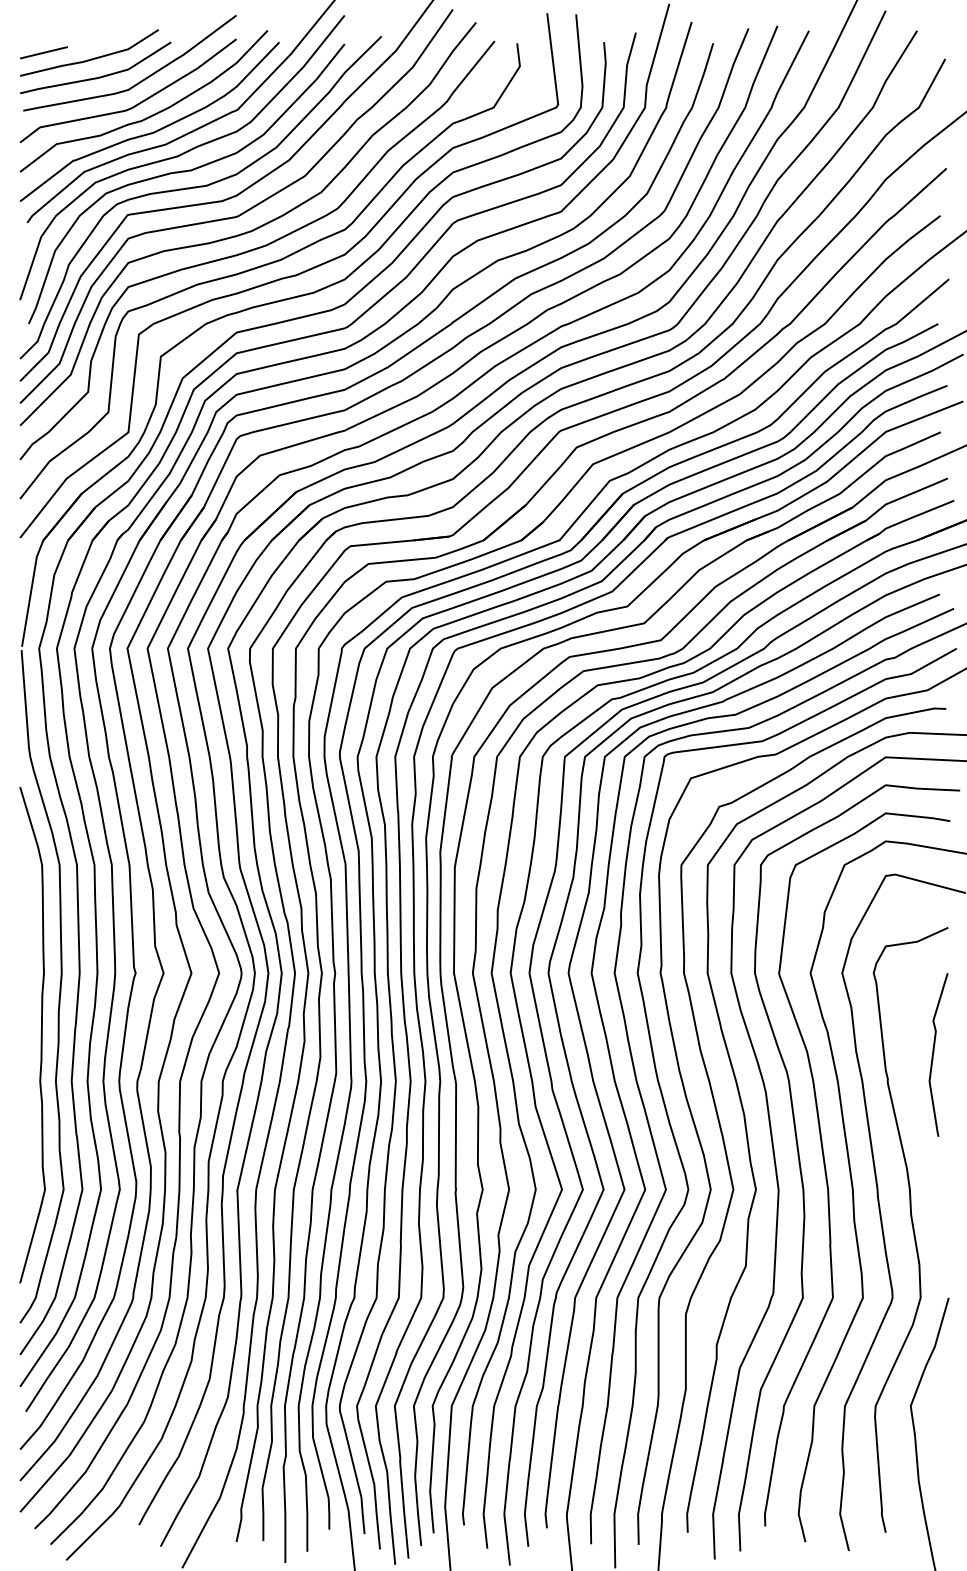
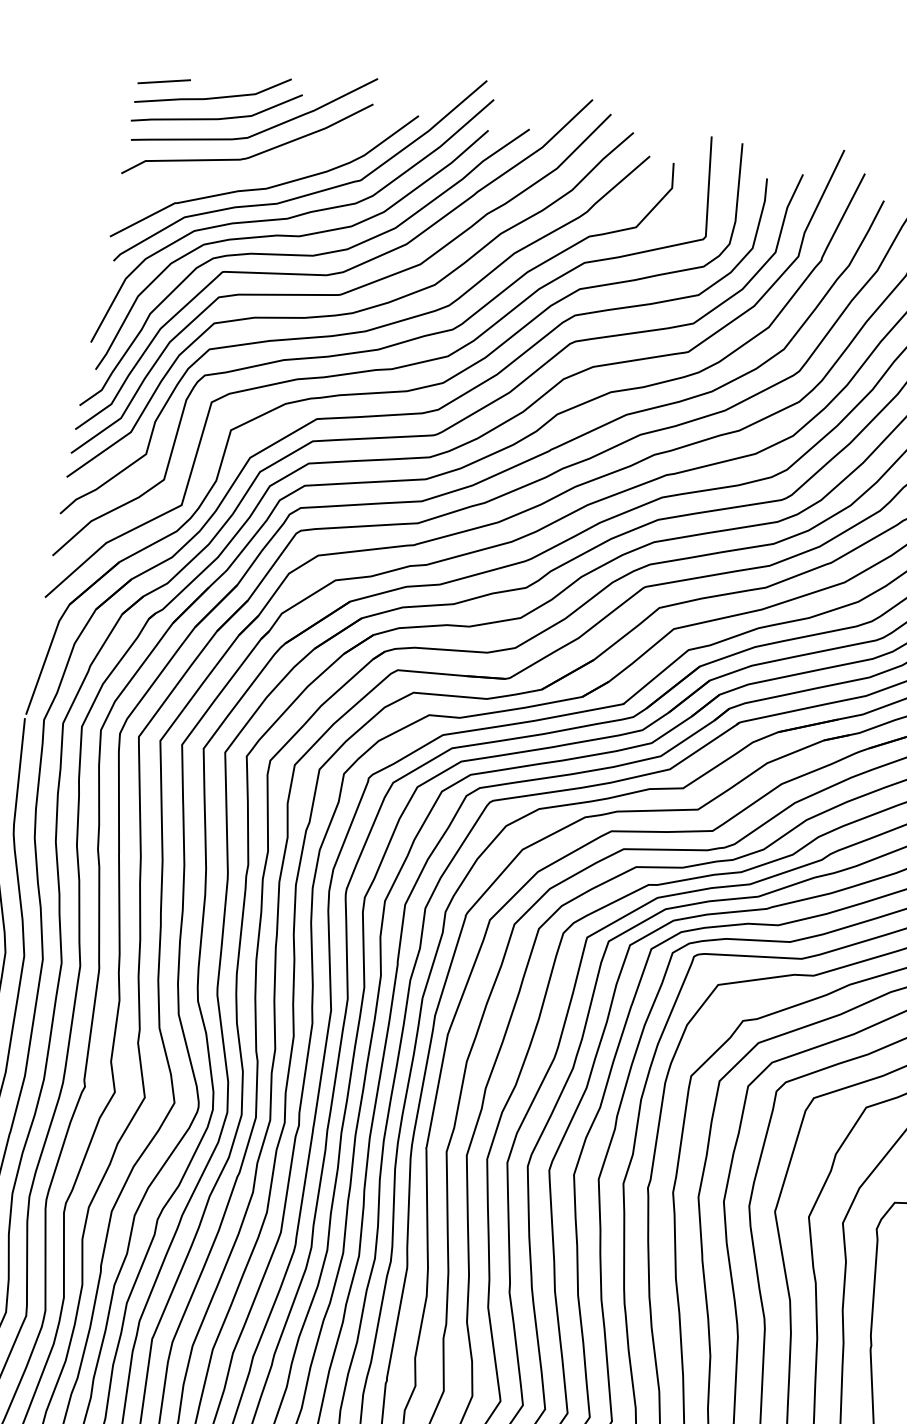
curve: (150, 115) -> (266, 169), removed

